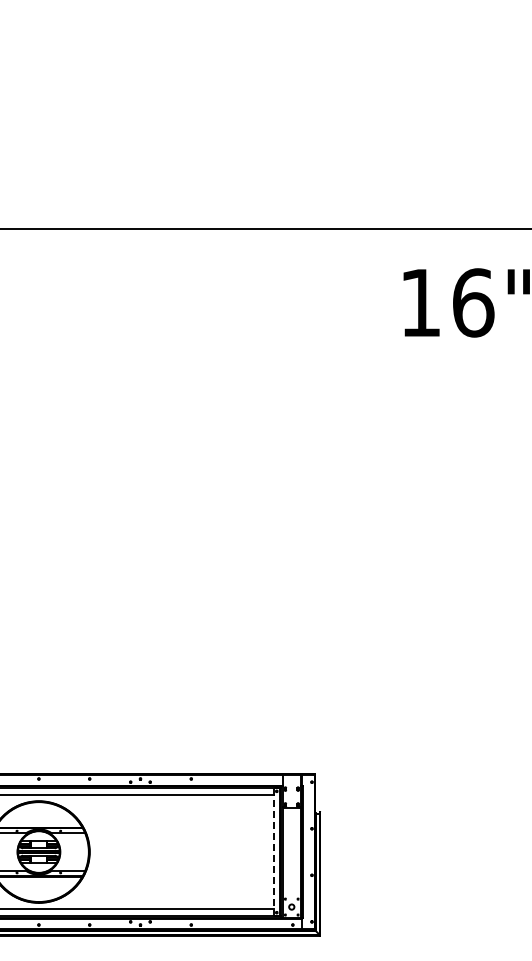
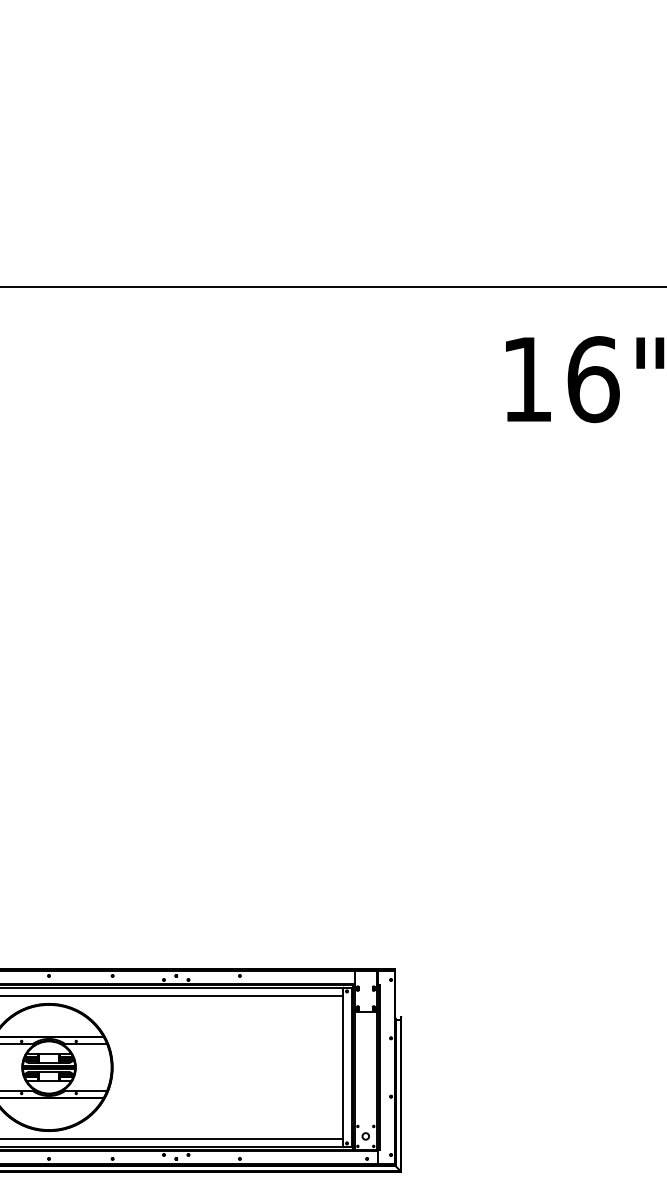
line: (273, 852) -> (342, 1068), dashed -> solid

